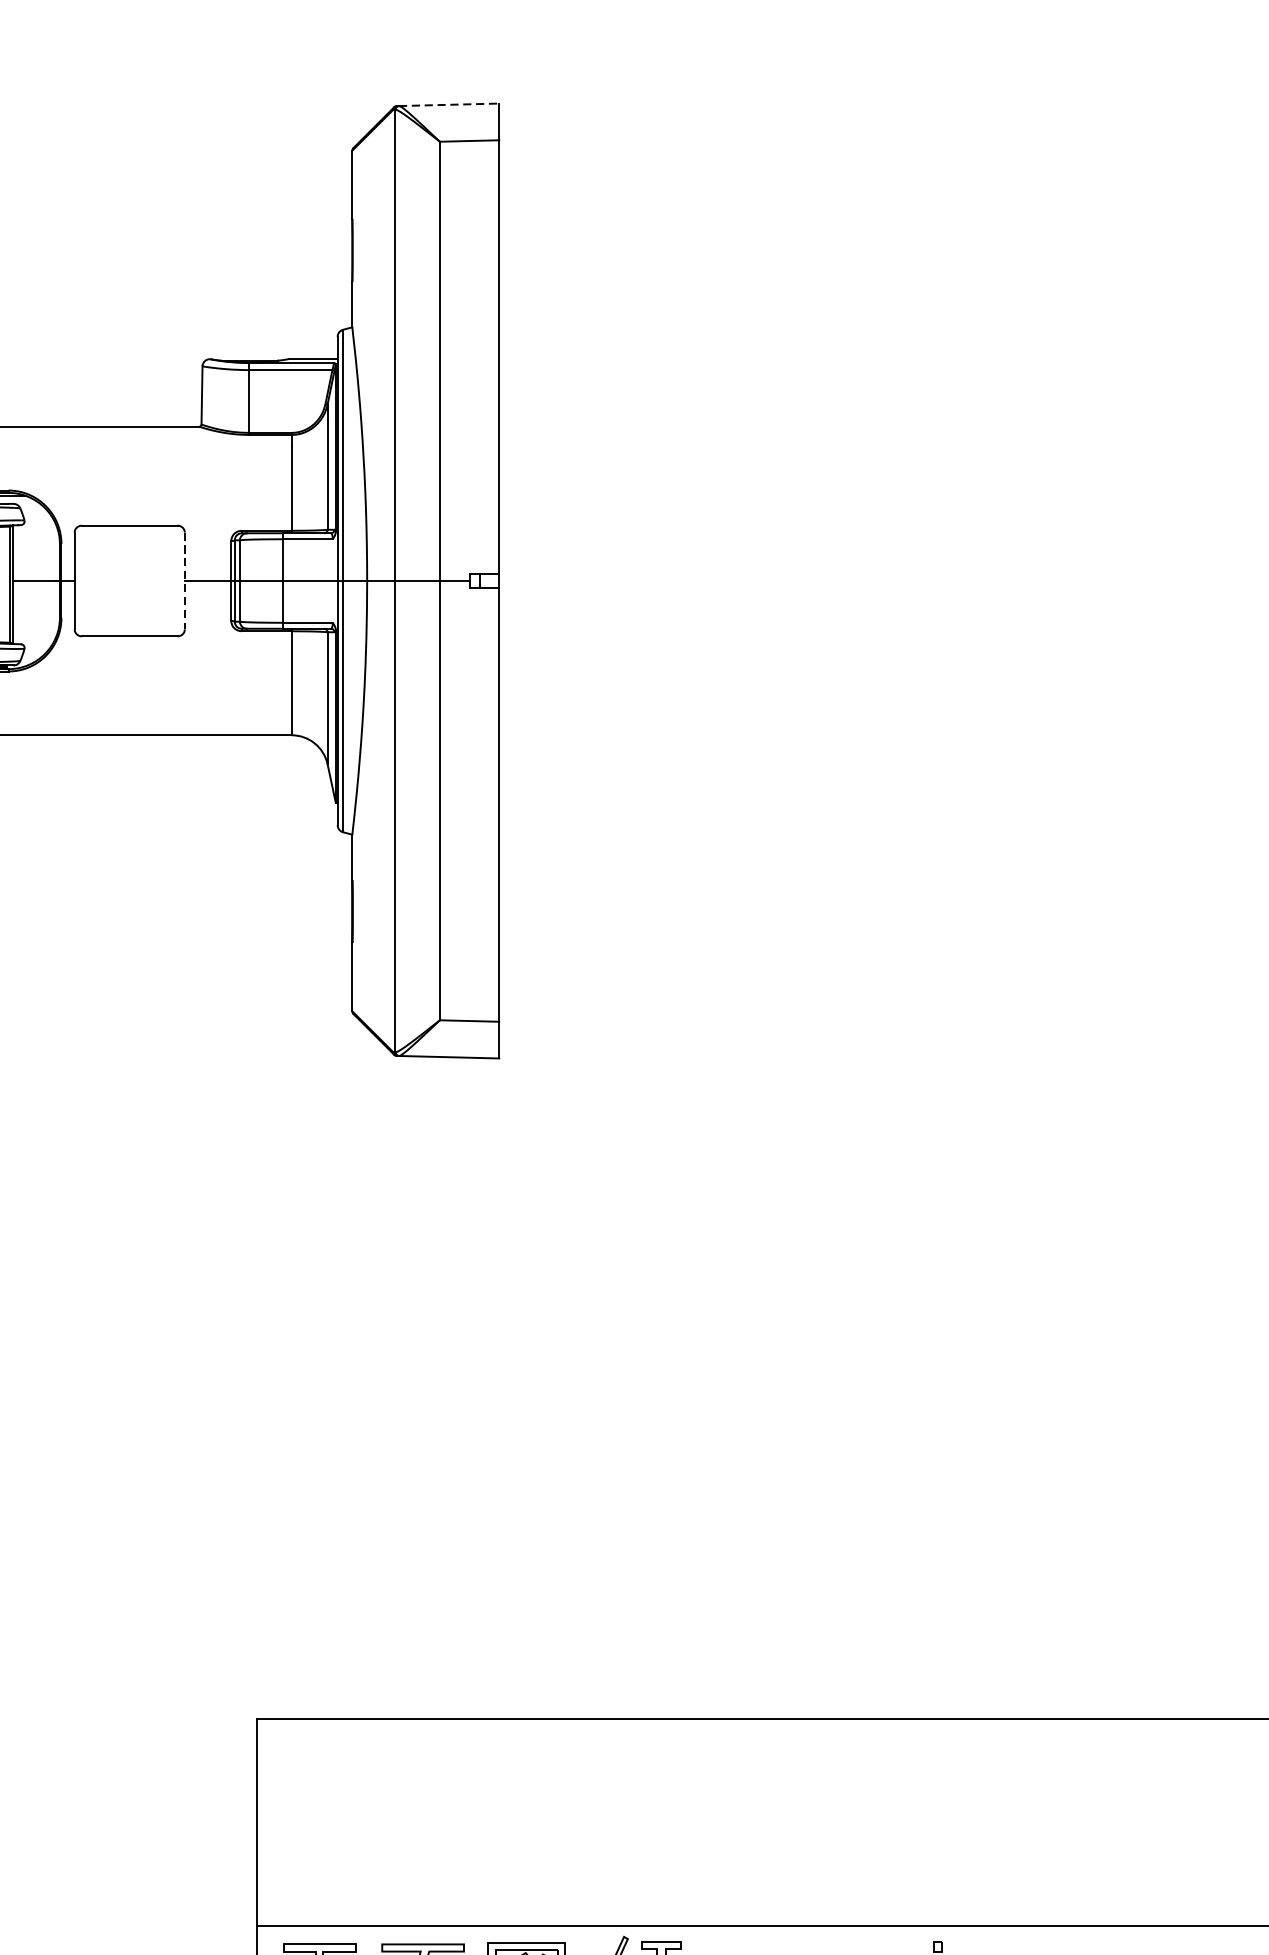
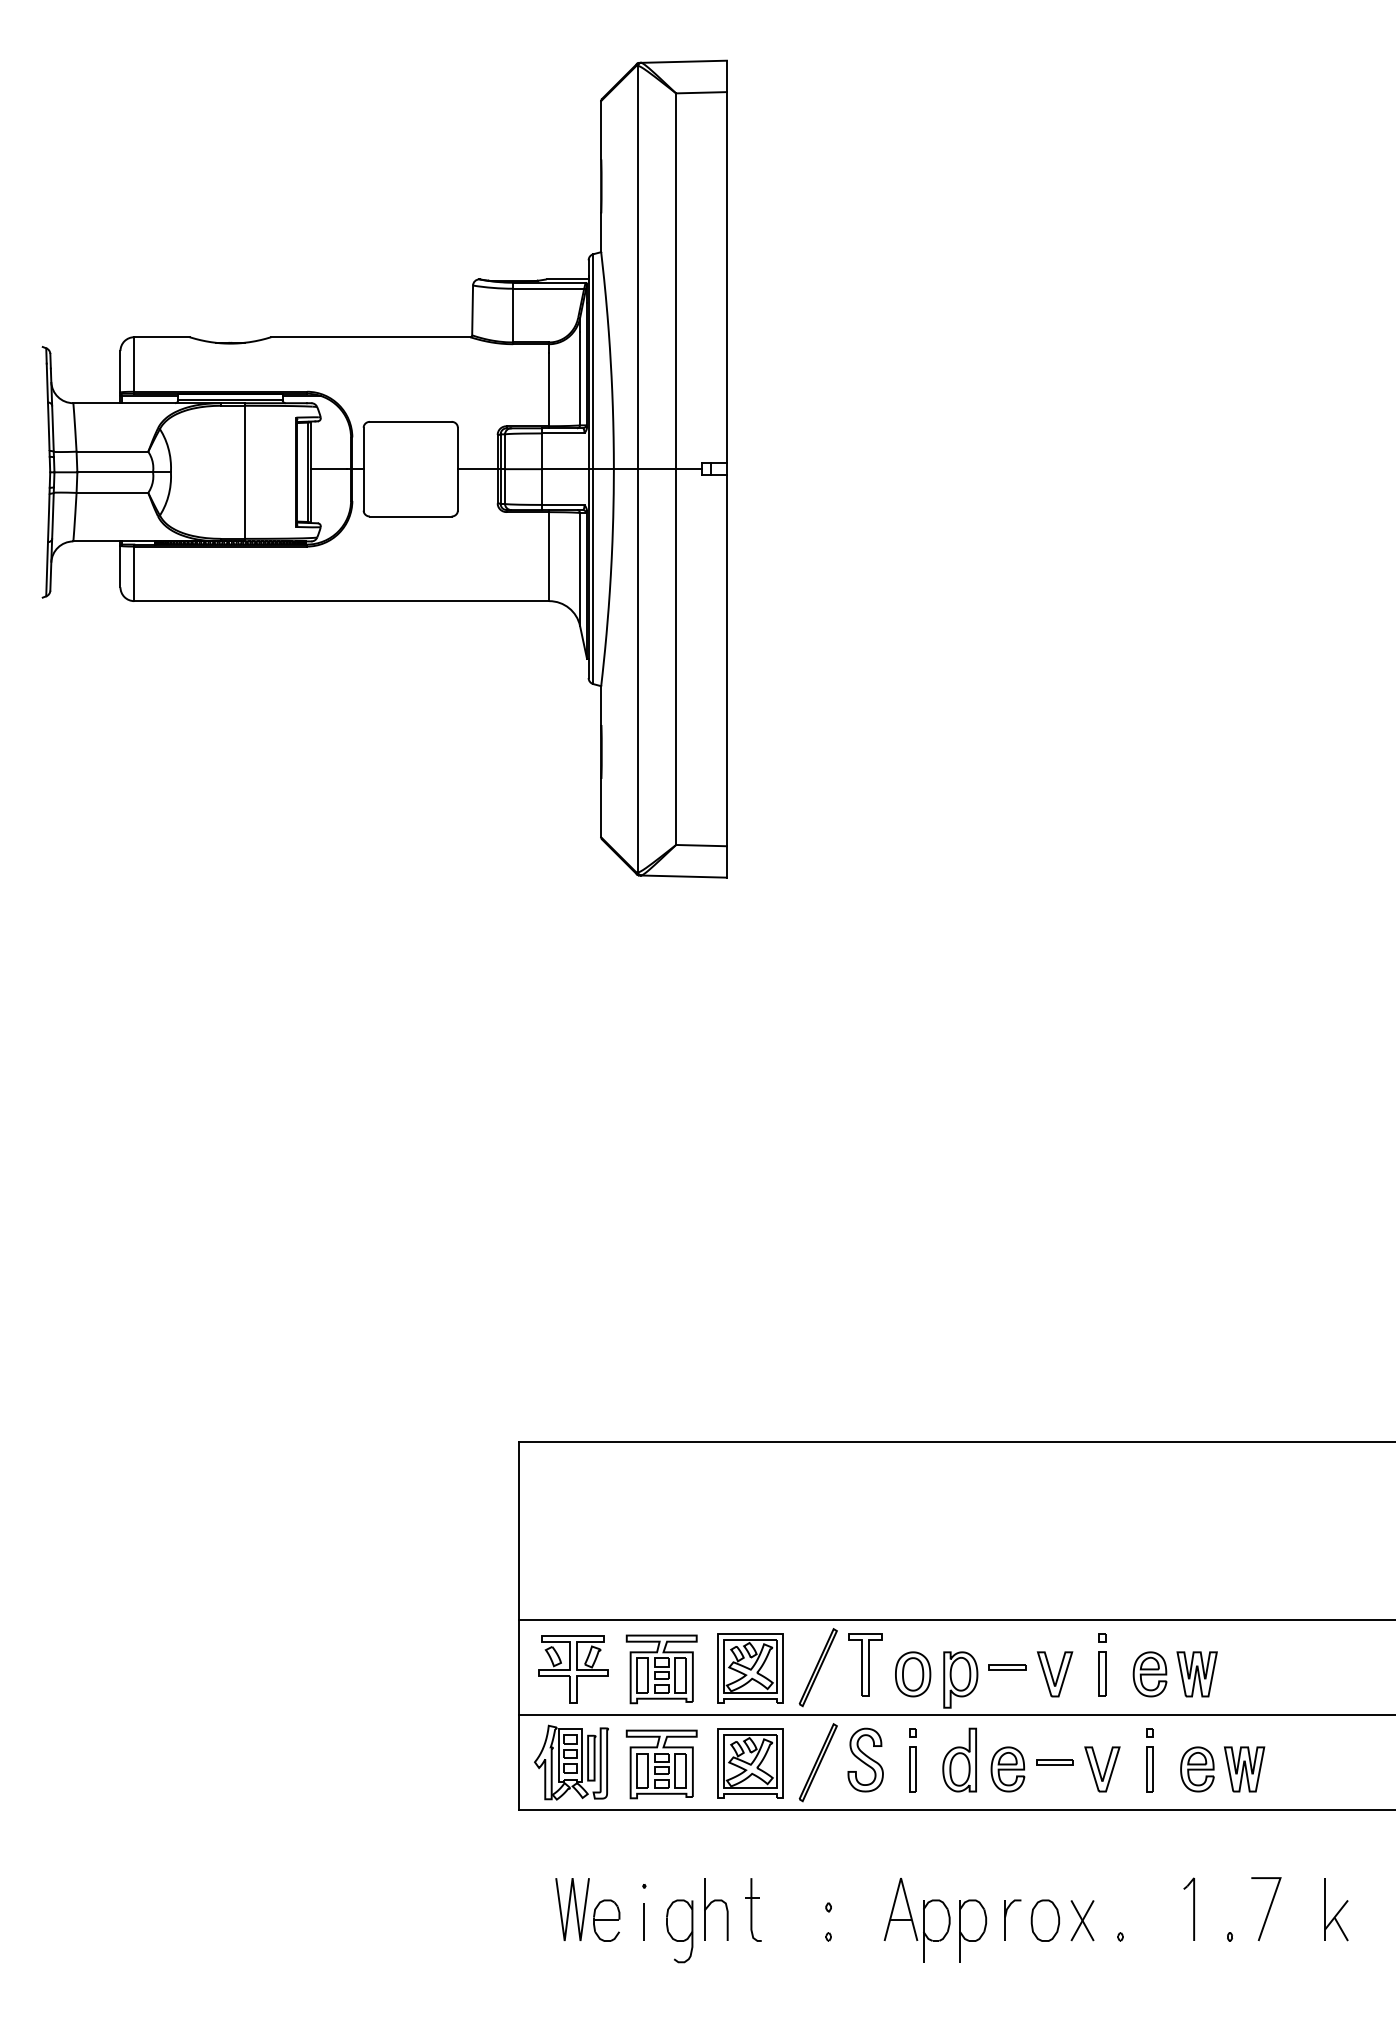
line: (448, 104) -> (683, 61), dashed -> solid
line: (184, 581) -> (457, 469), dashed -> solid

